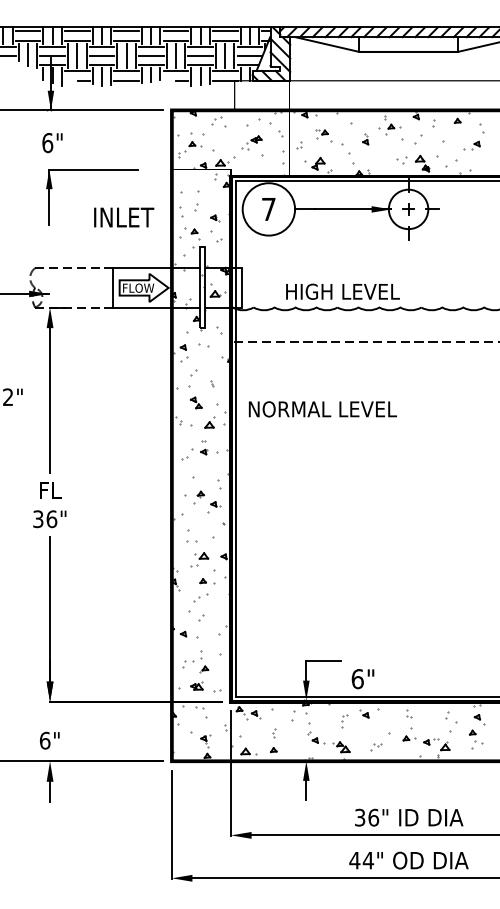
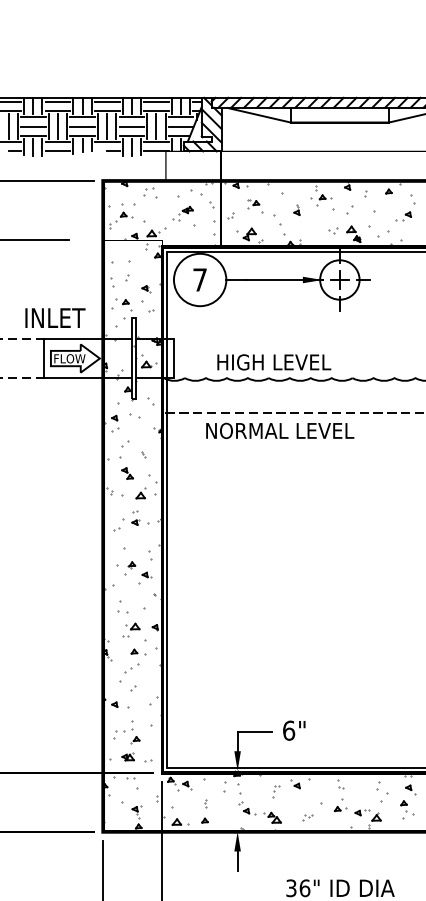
part: (408, 209) -> (339, 280), size x1.67
text: (124, 217) -> (55, 318), moved
text: (322, 409) -> (279, 431), moved
text: (362, 679) -> (293, 731), moved

